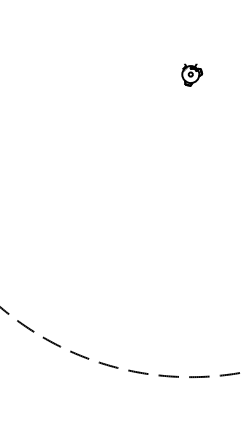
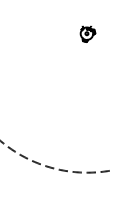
part: (191, 75) -> (87, 34), size x1.6

